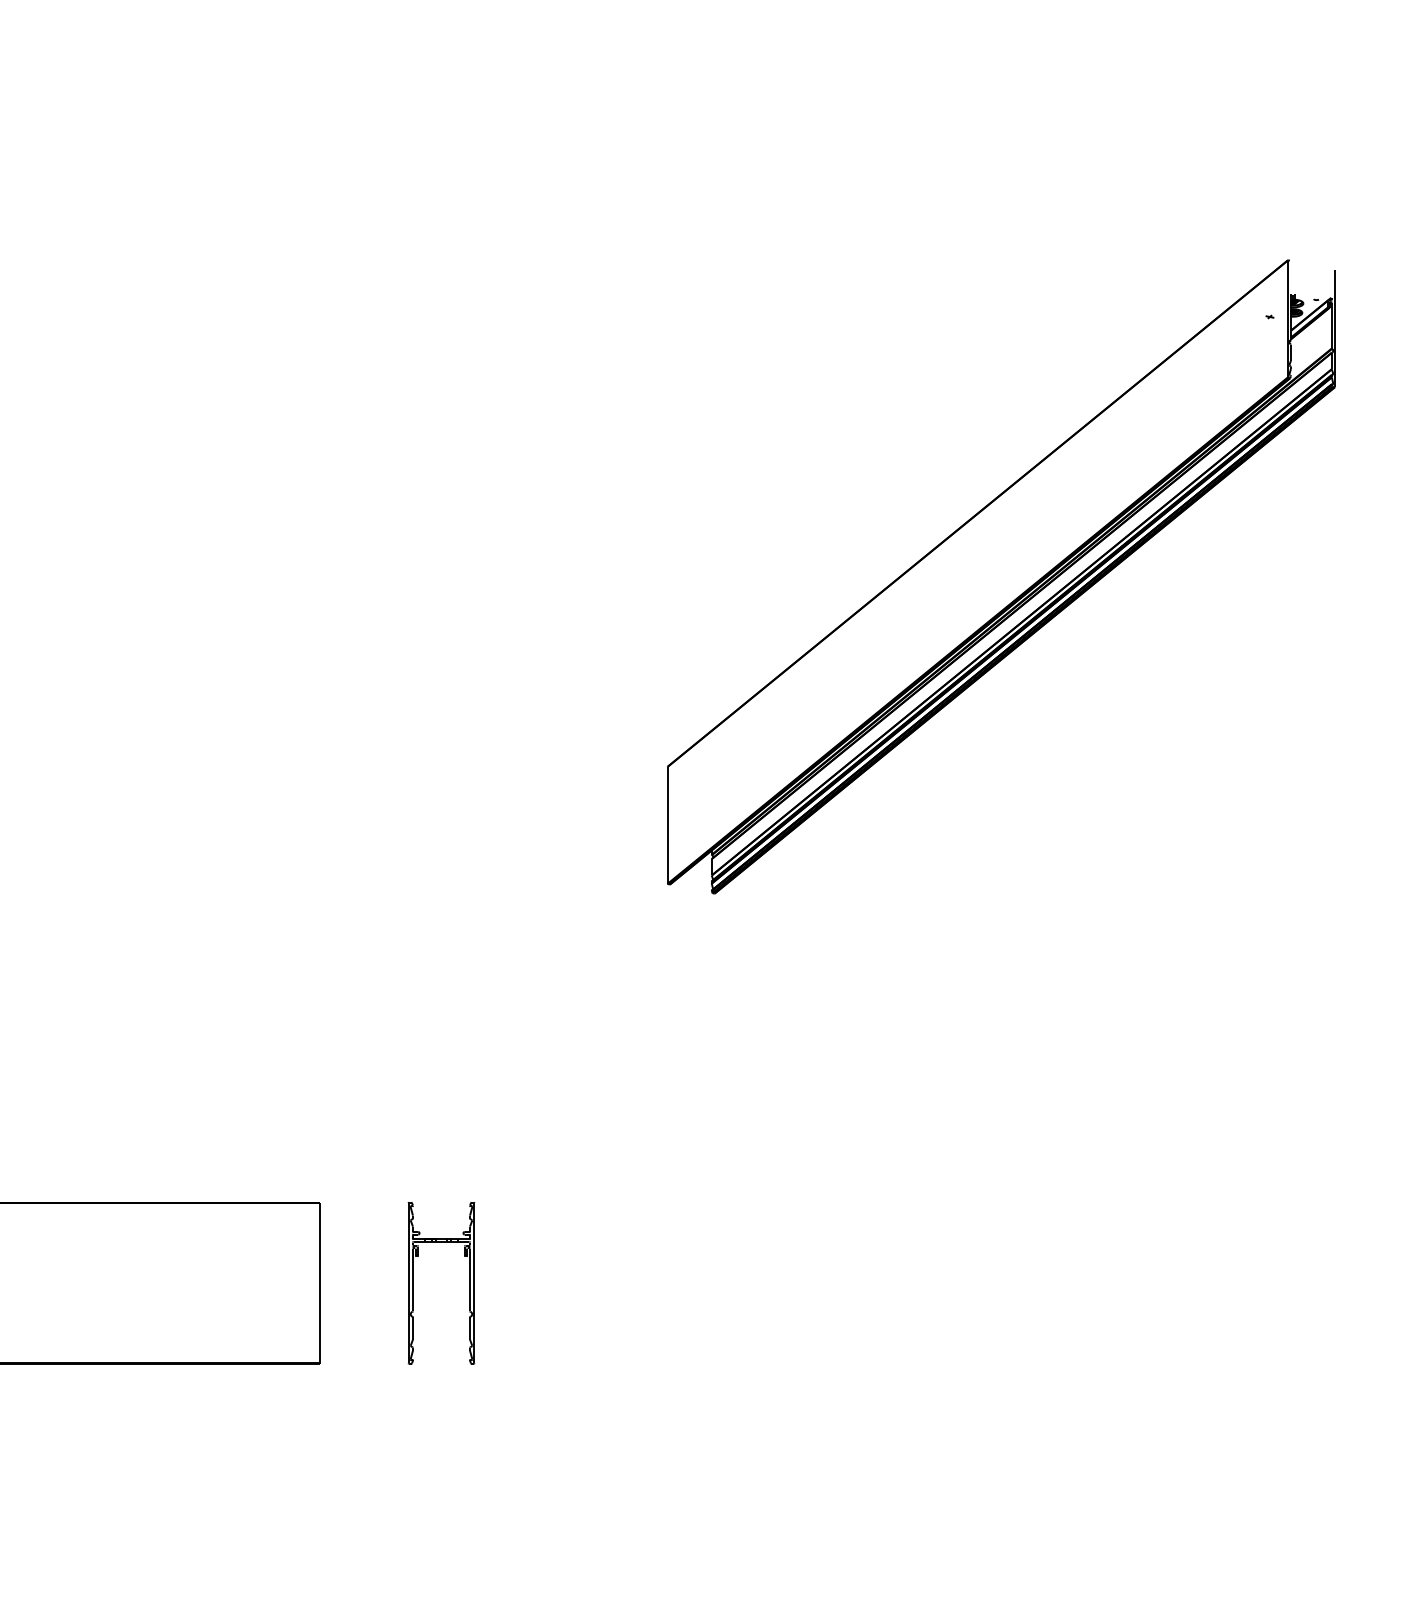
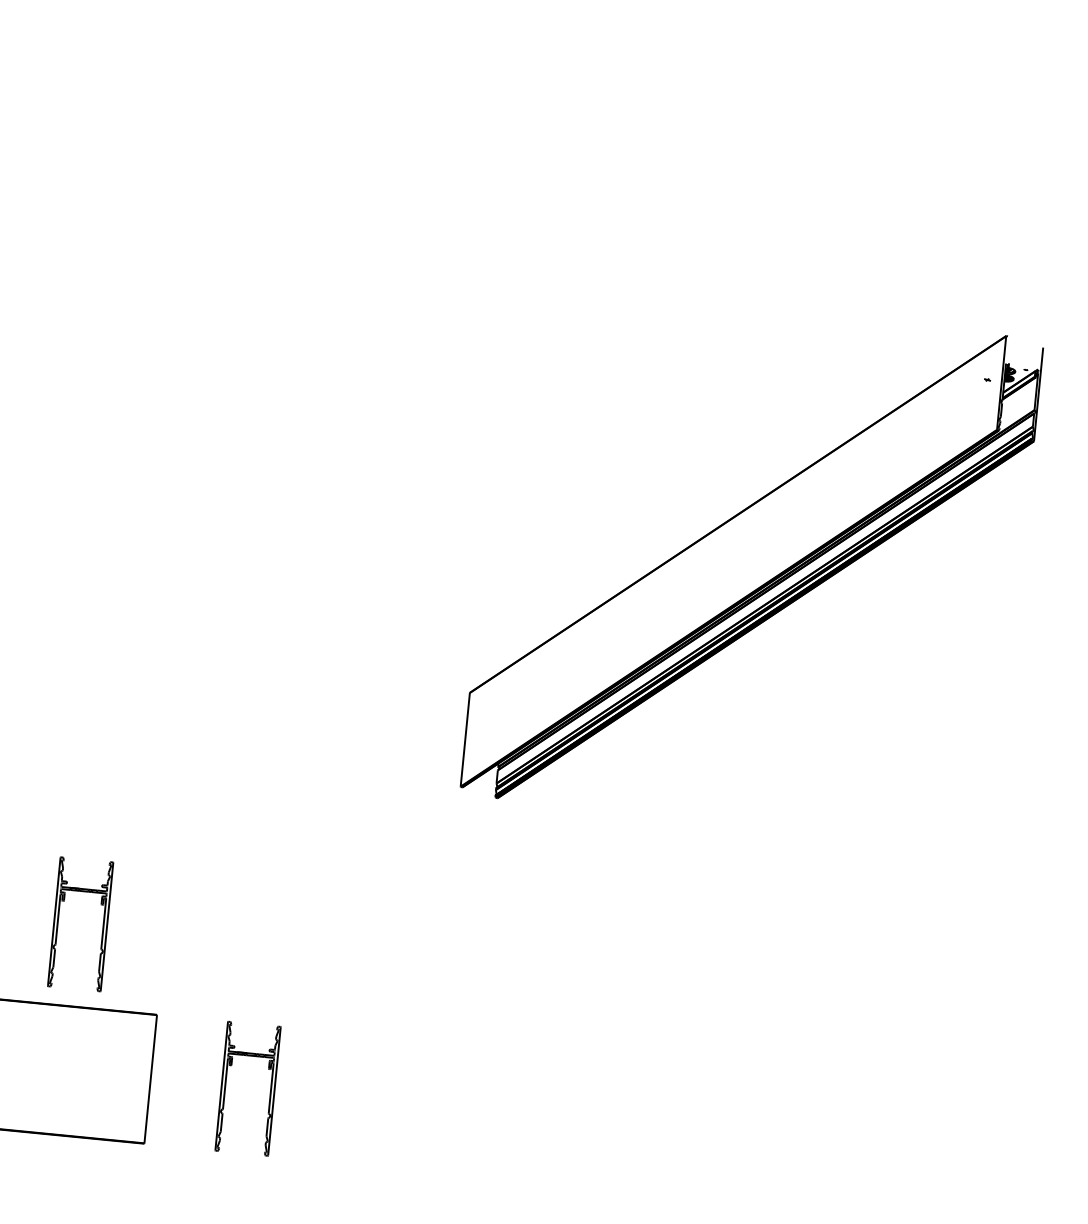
part: (186, 1100) -> (58, 922), added

